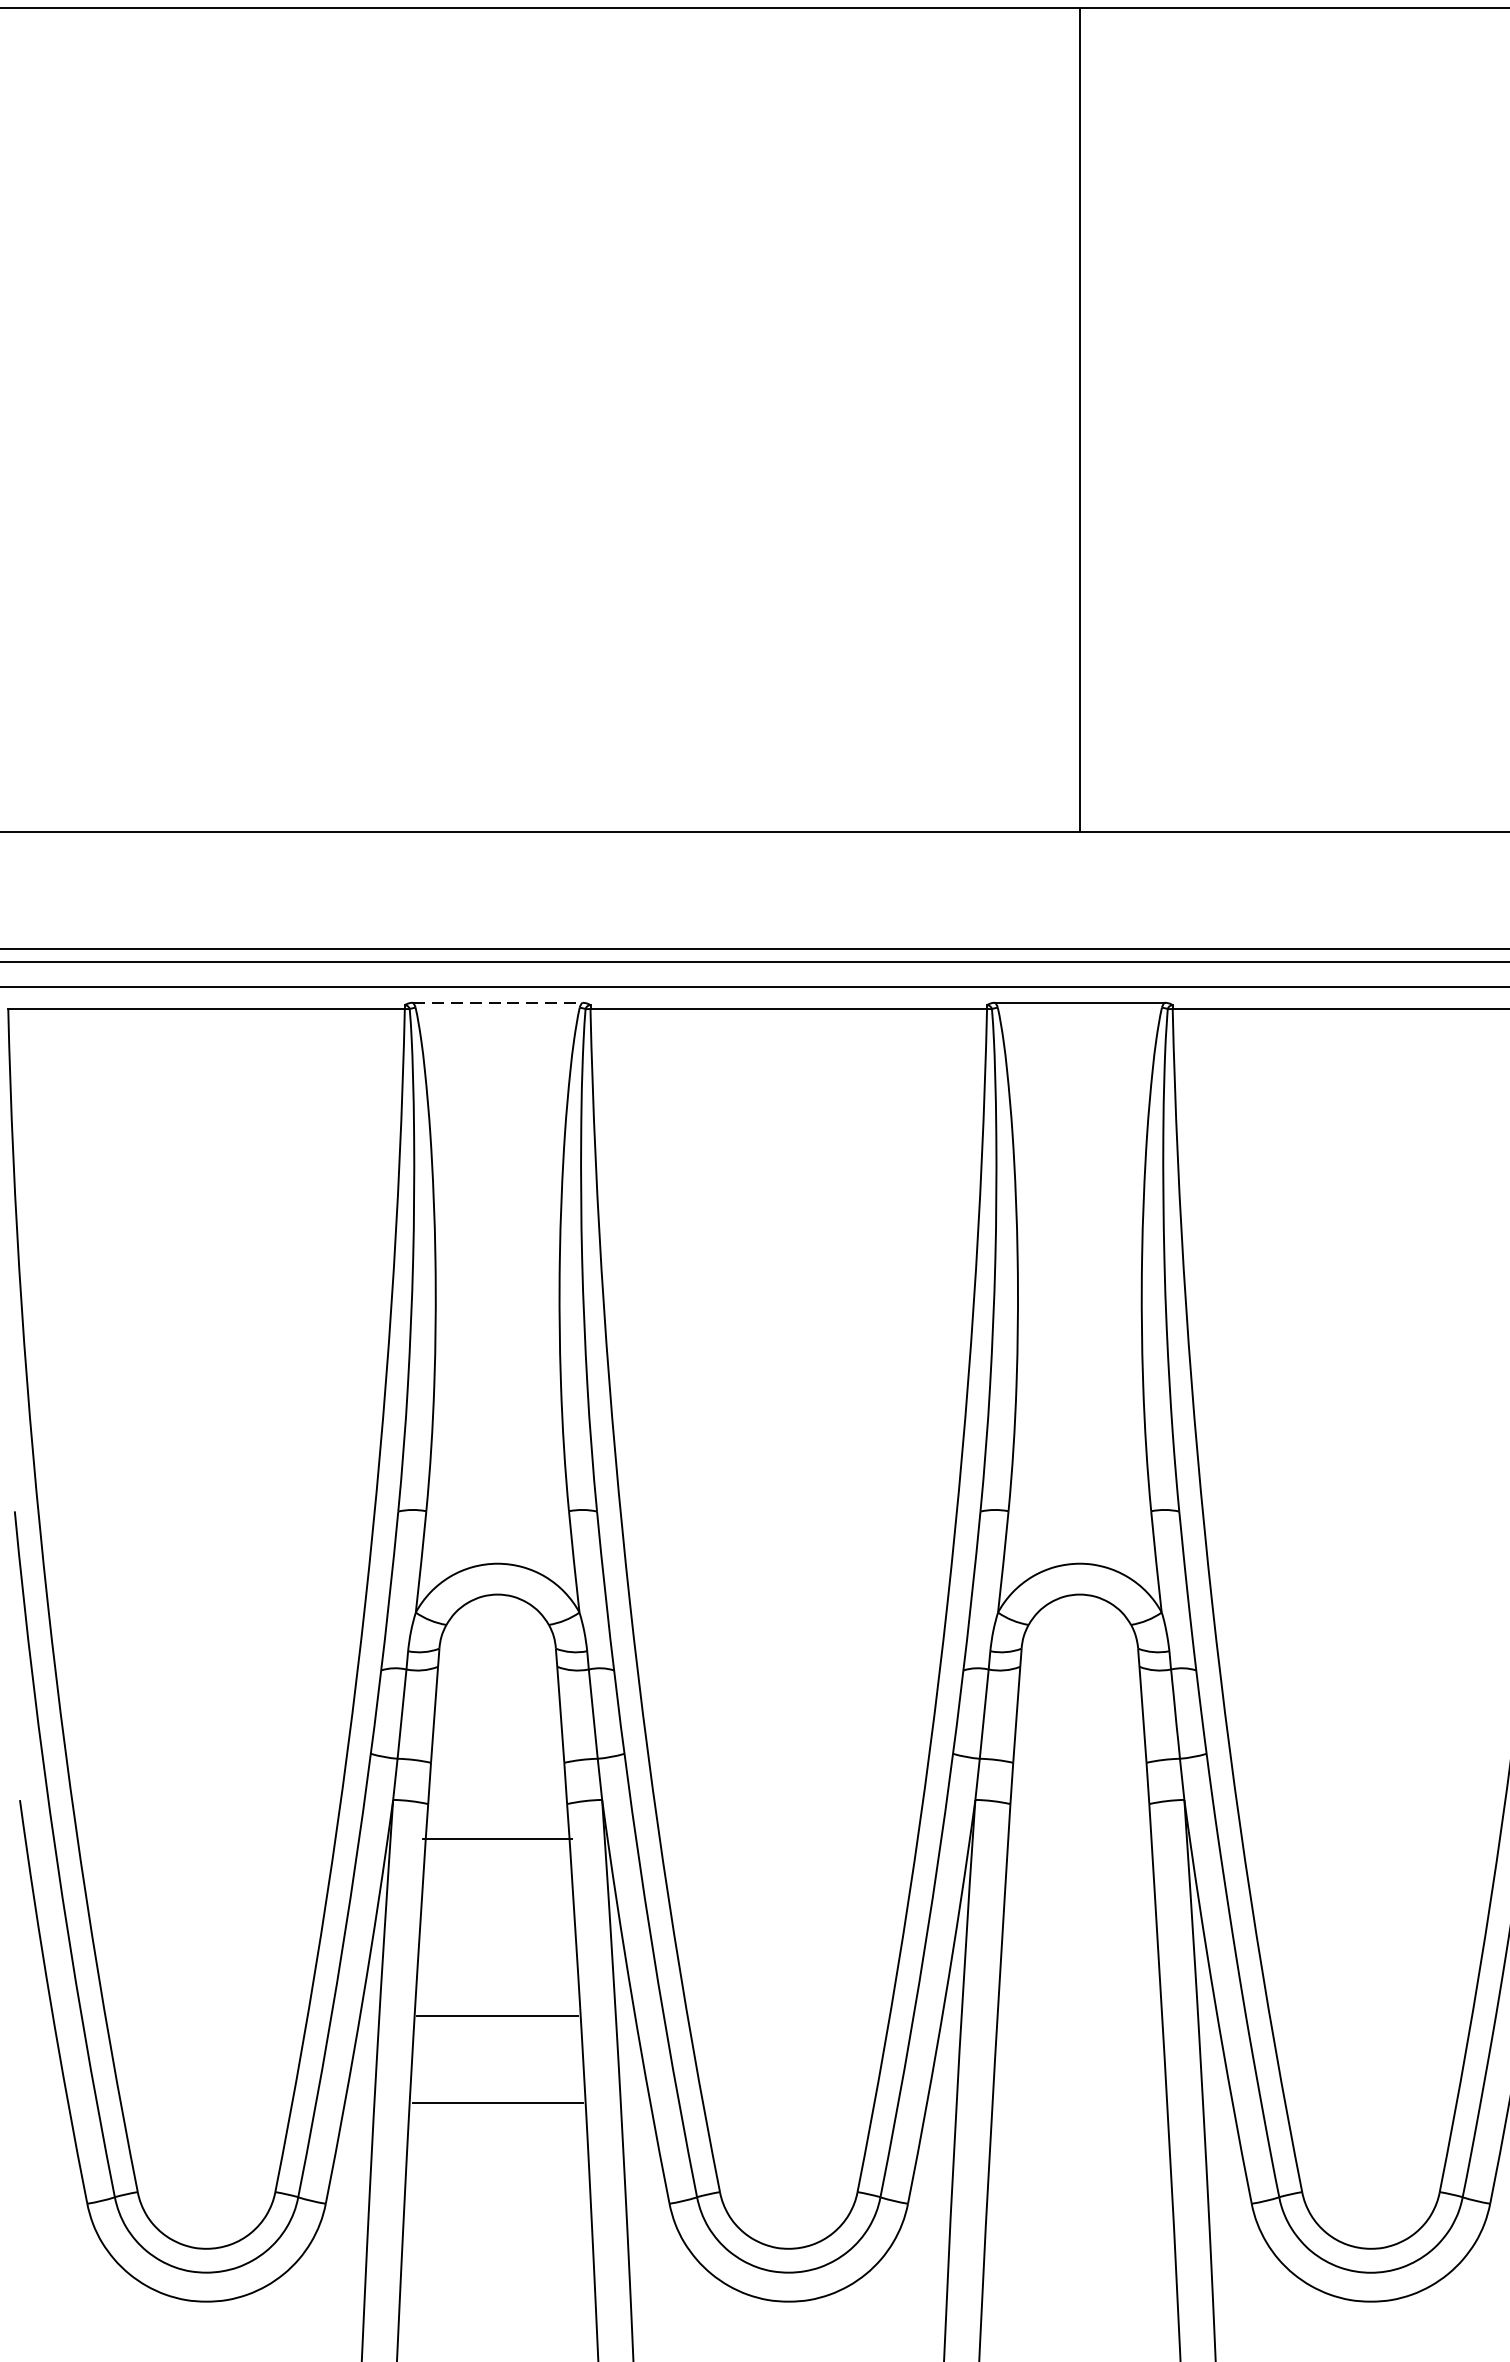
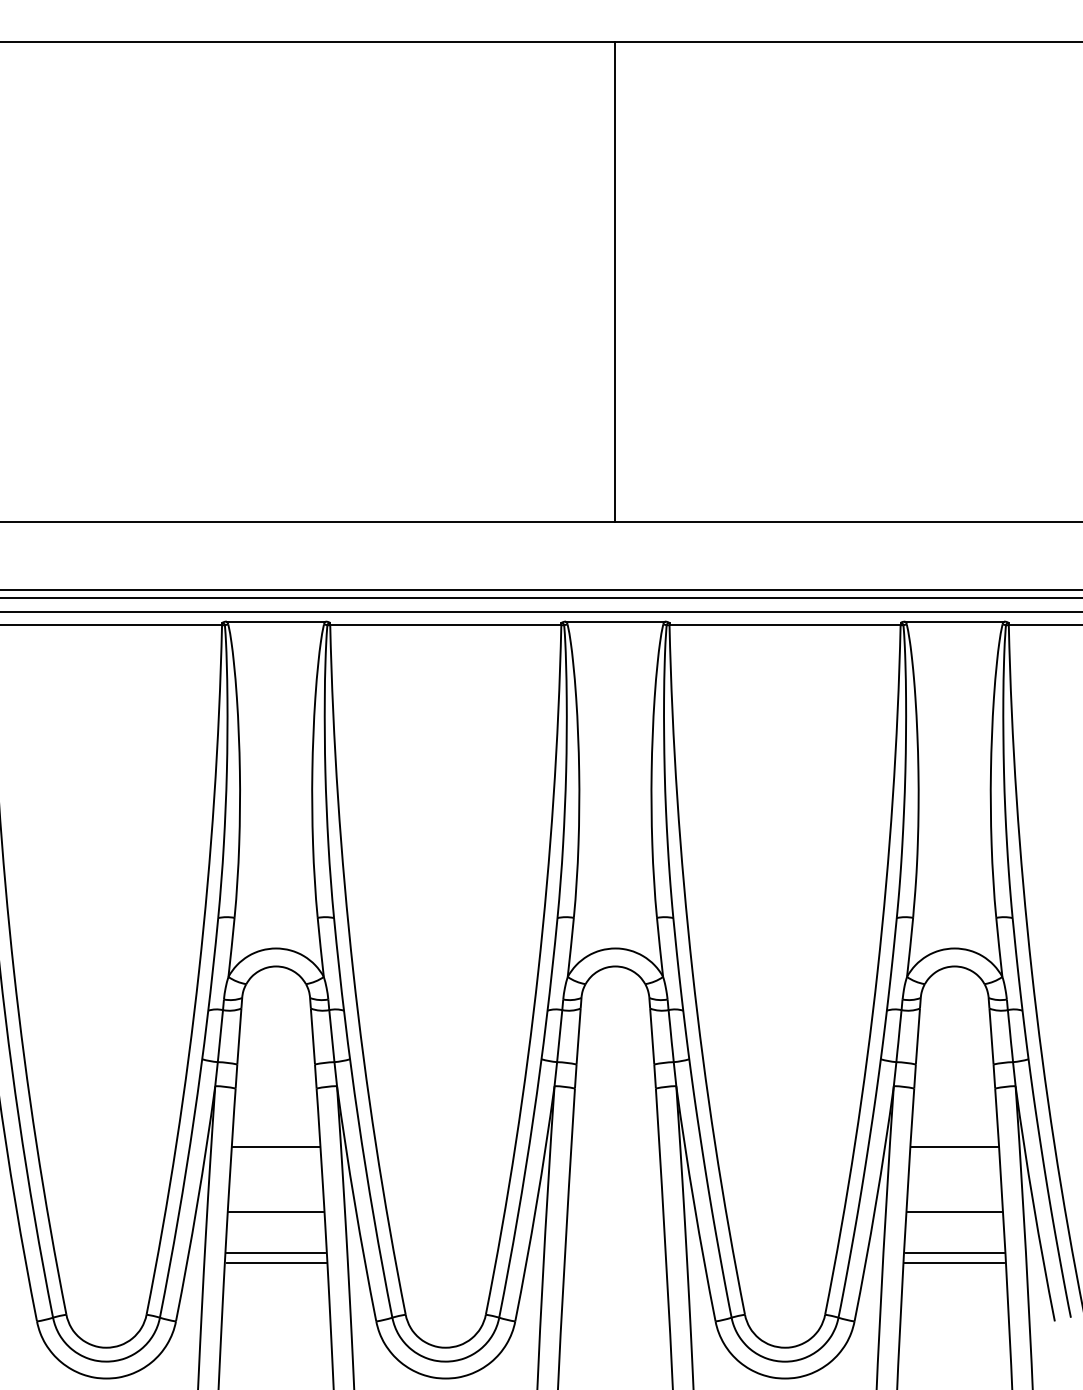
line: (498, 1002) -> (276, 621), dashed -> solid
line: (496, 1838) -> (275, 1146), moved
line: (498, 2085) -> (276, 1252), added

